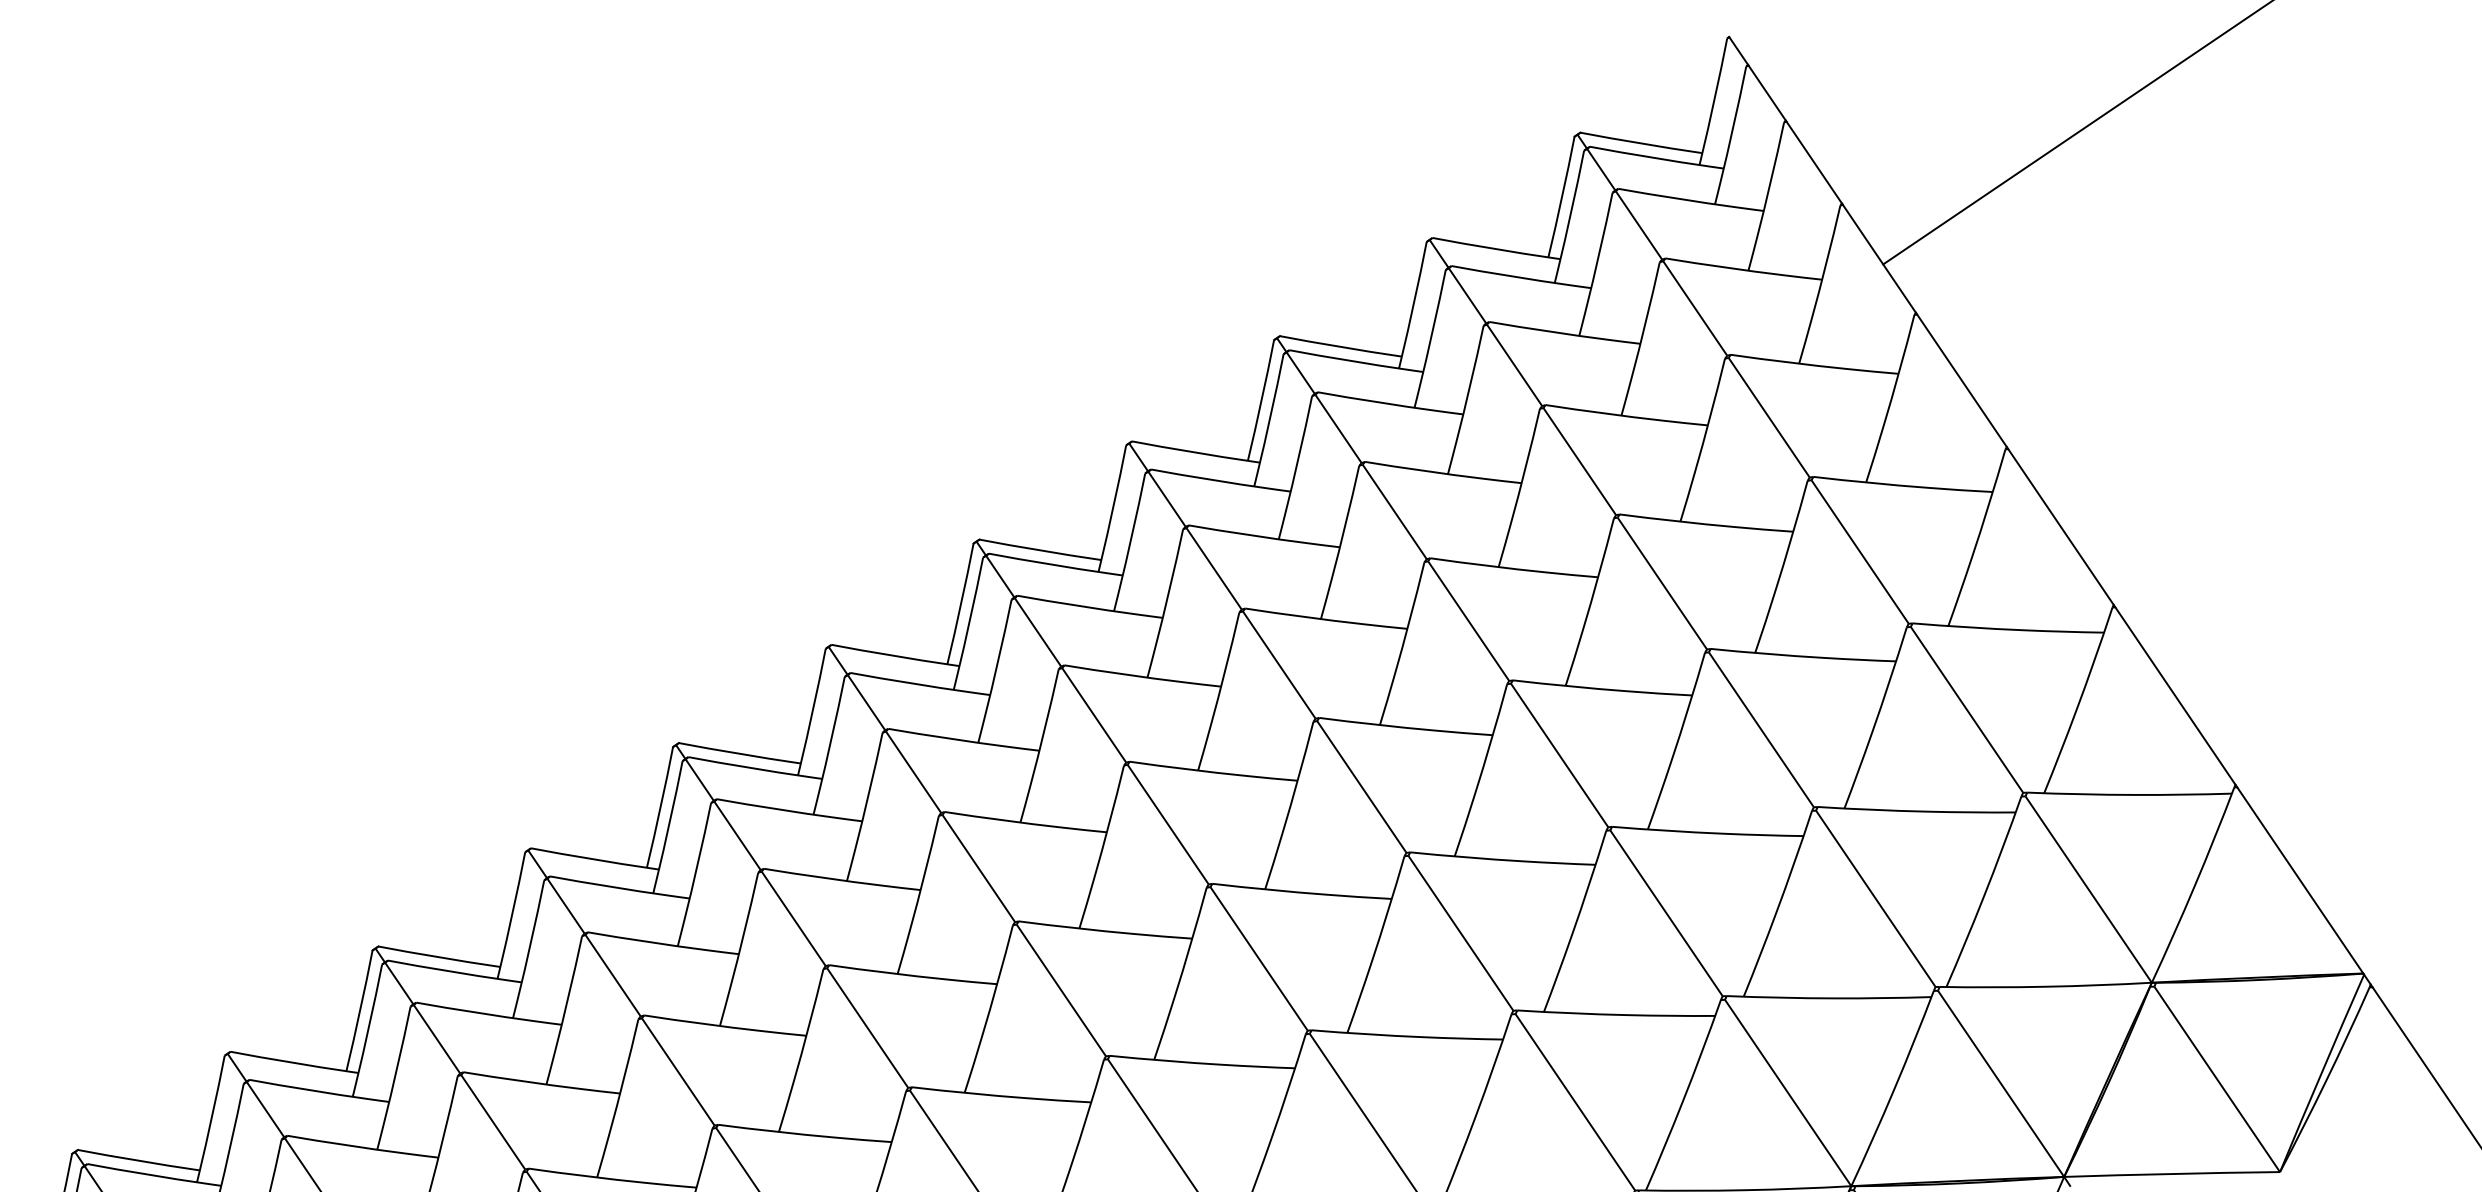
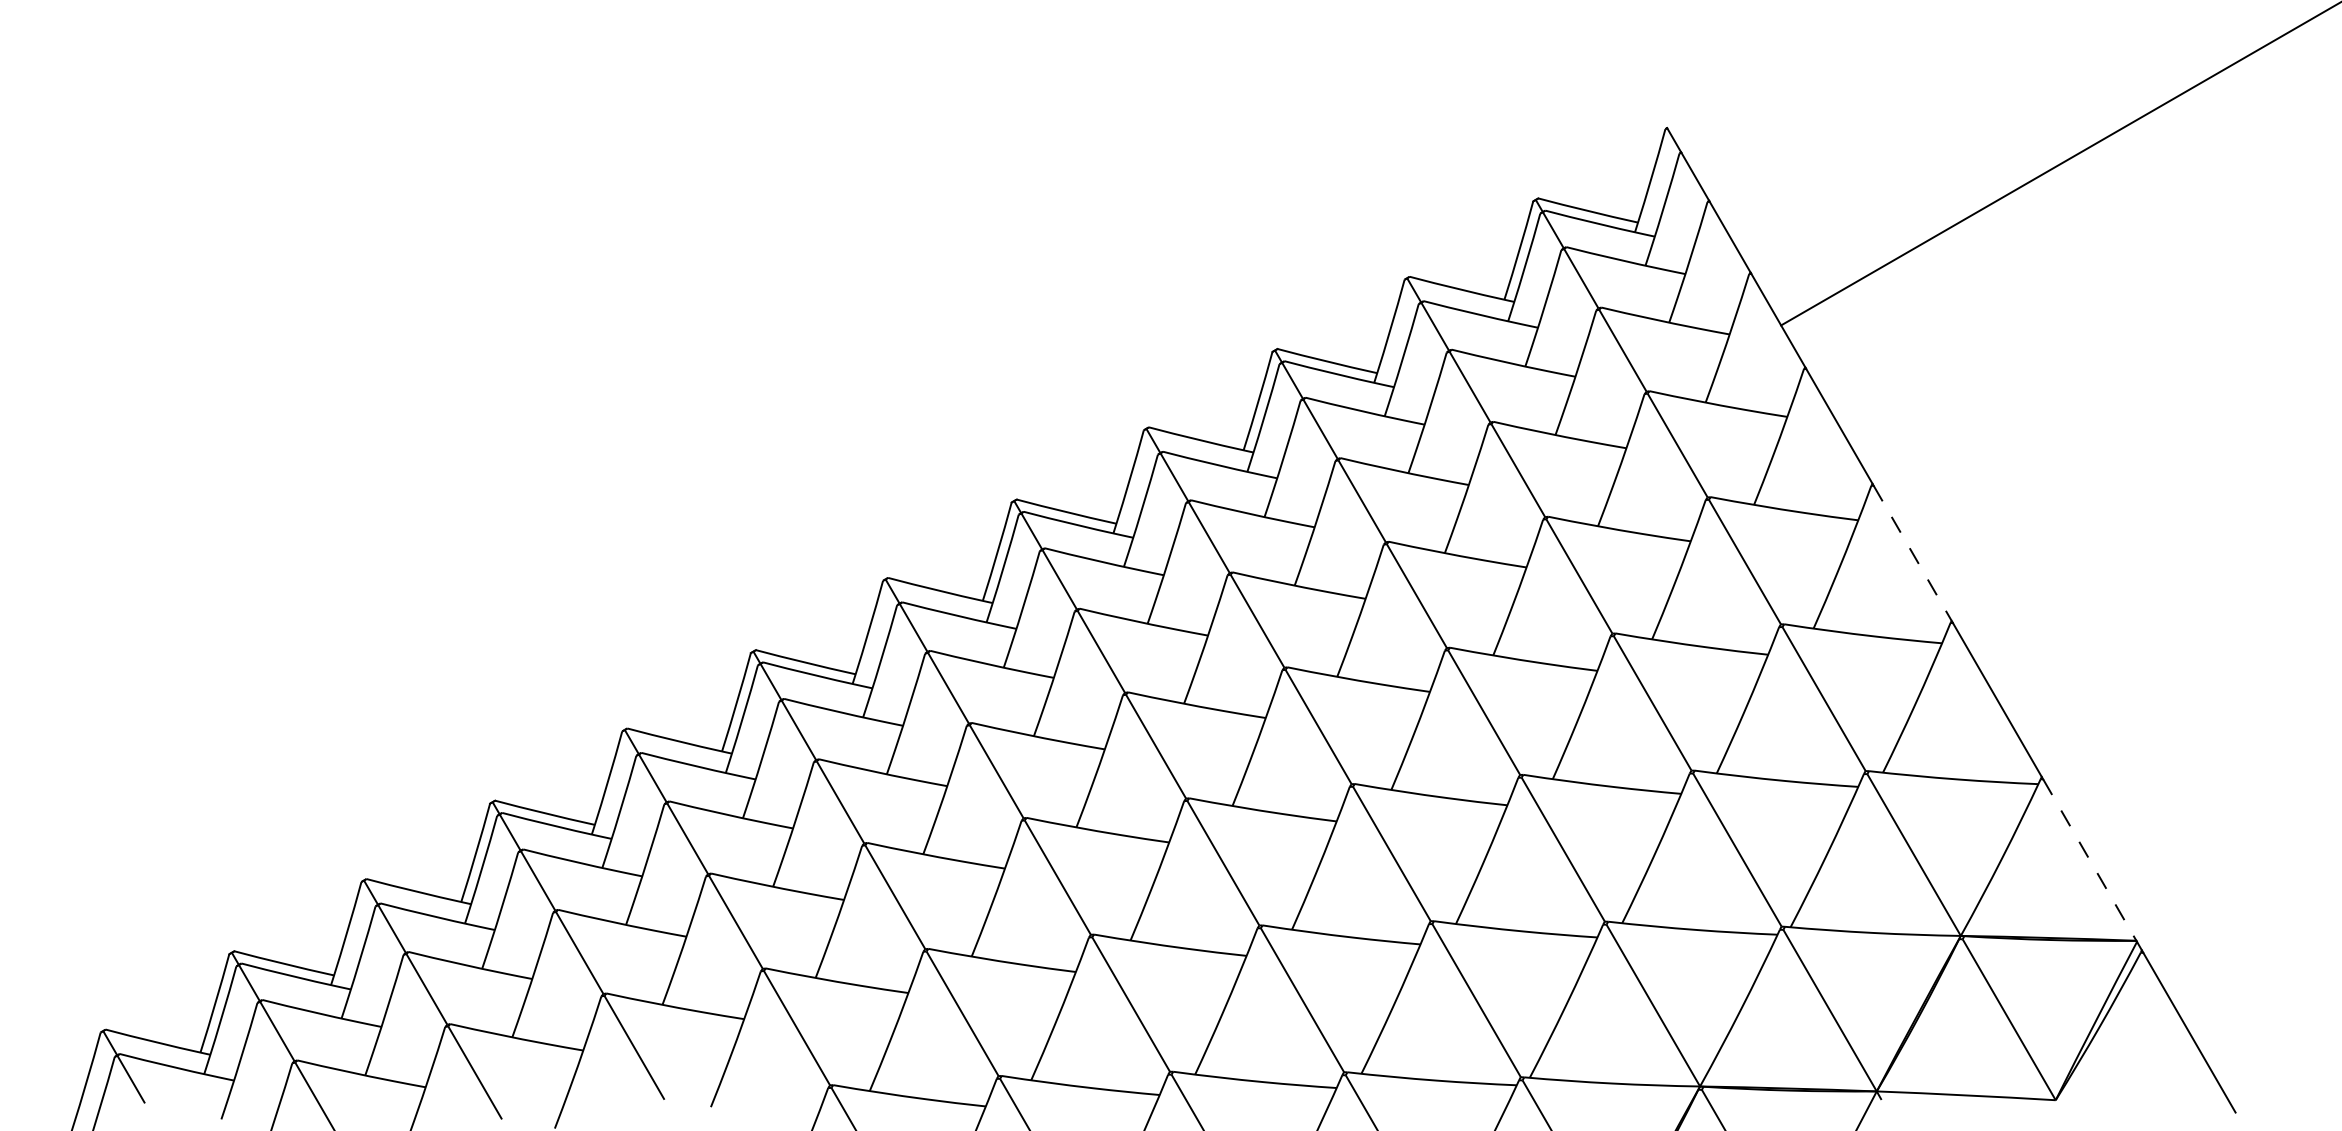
line: (2060, 527) -> (1912, 553), solid -> dashed
line: (2301, 880) -> (2090, 860), solid -> dashed

